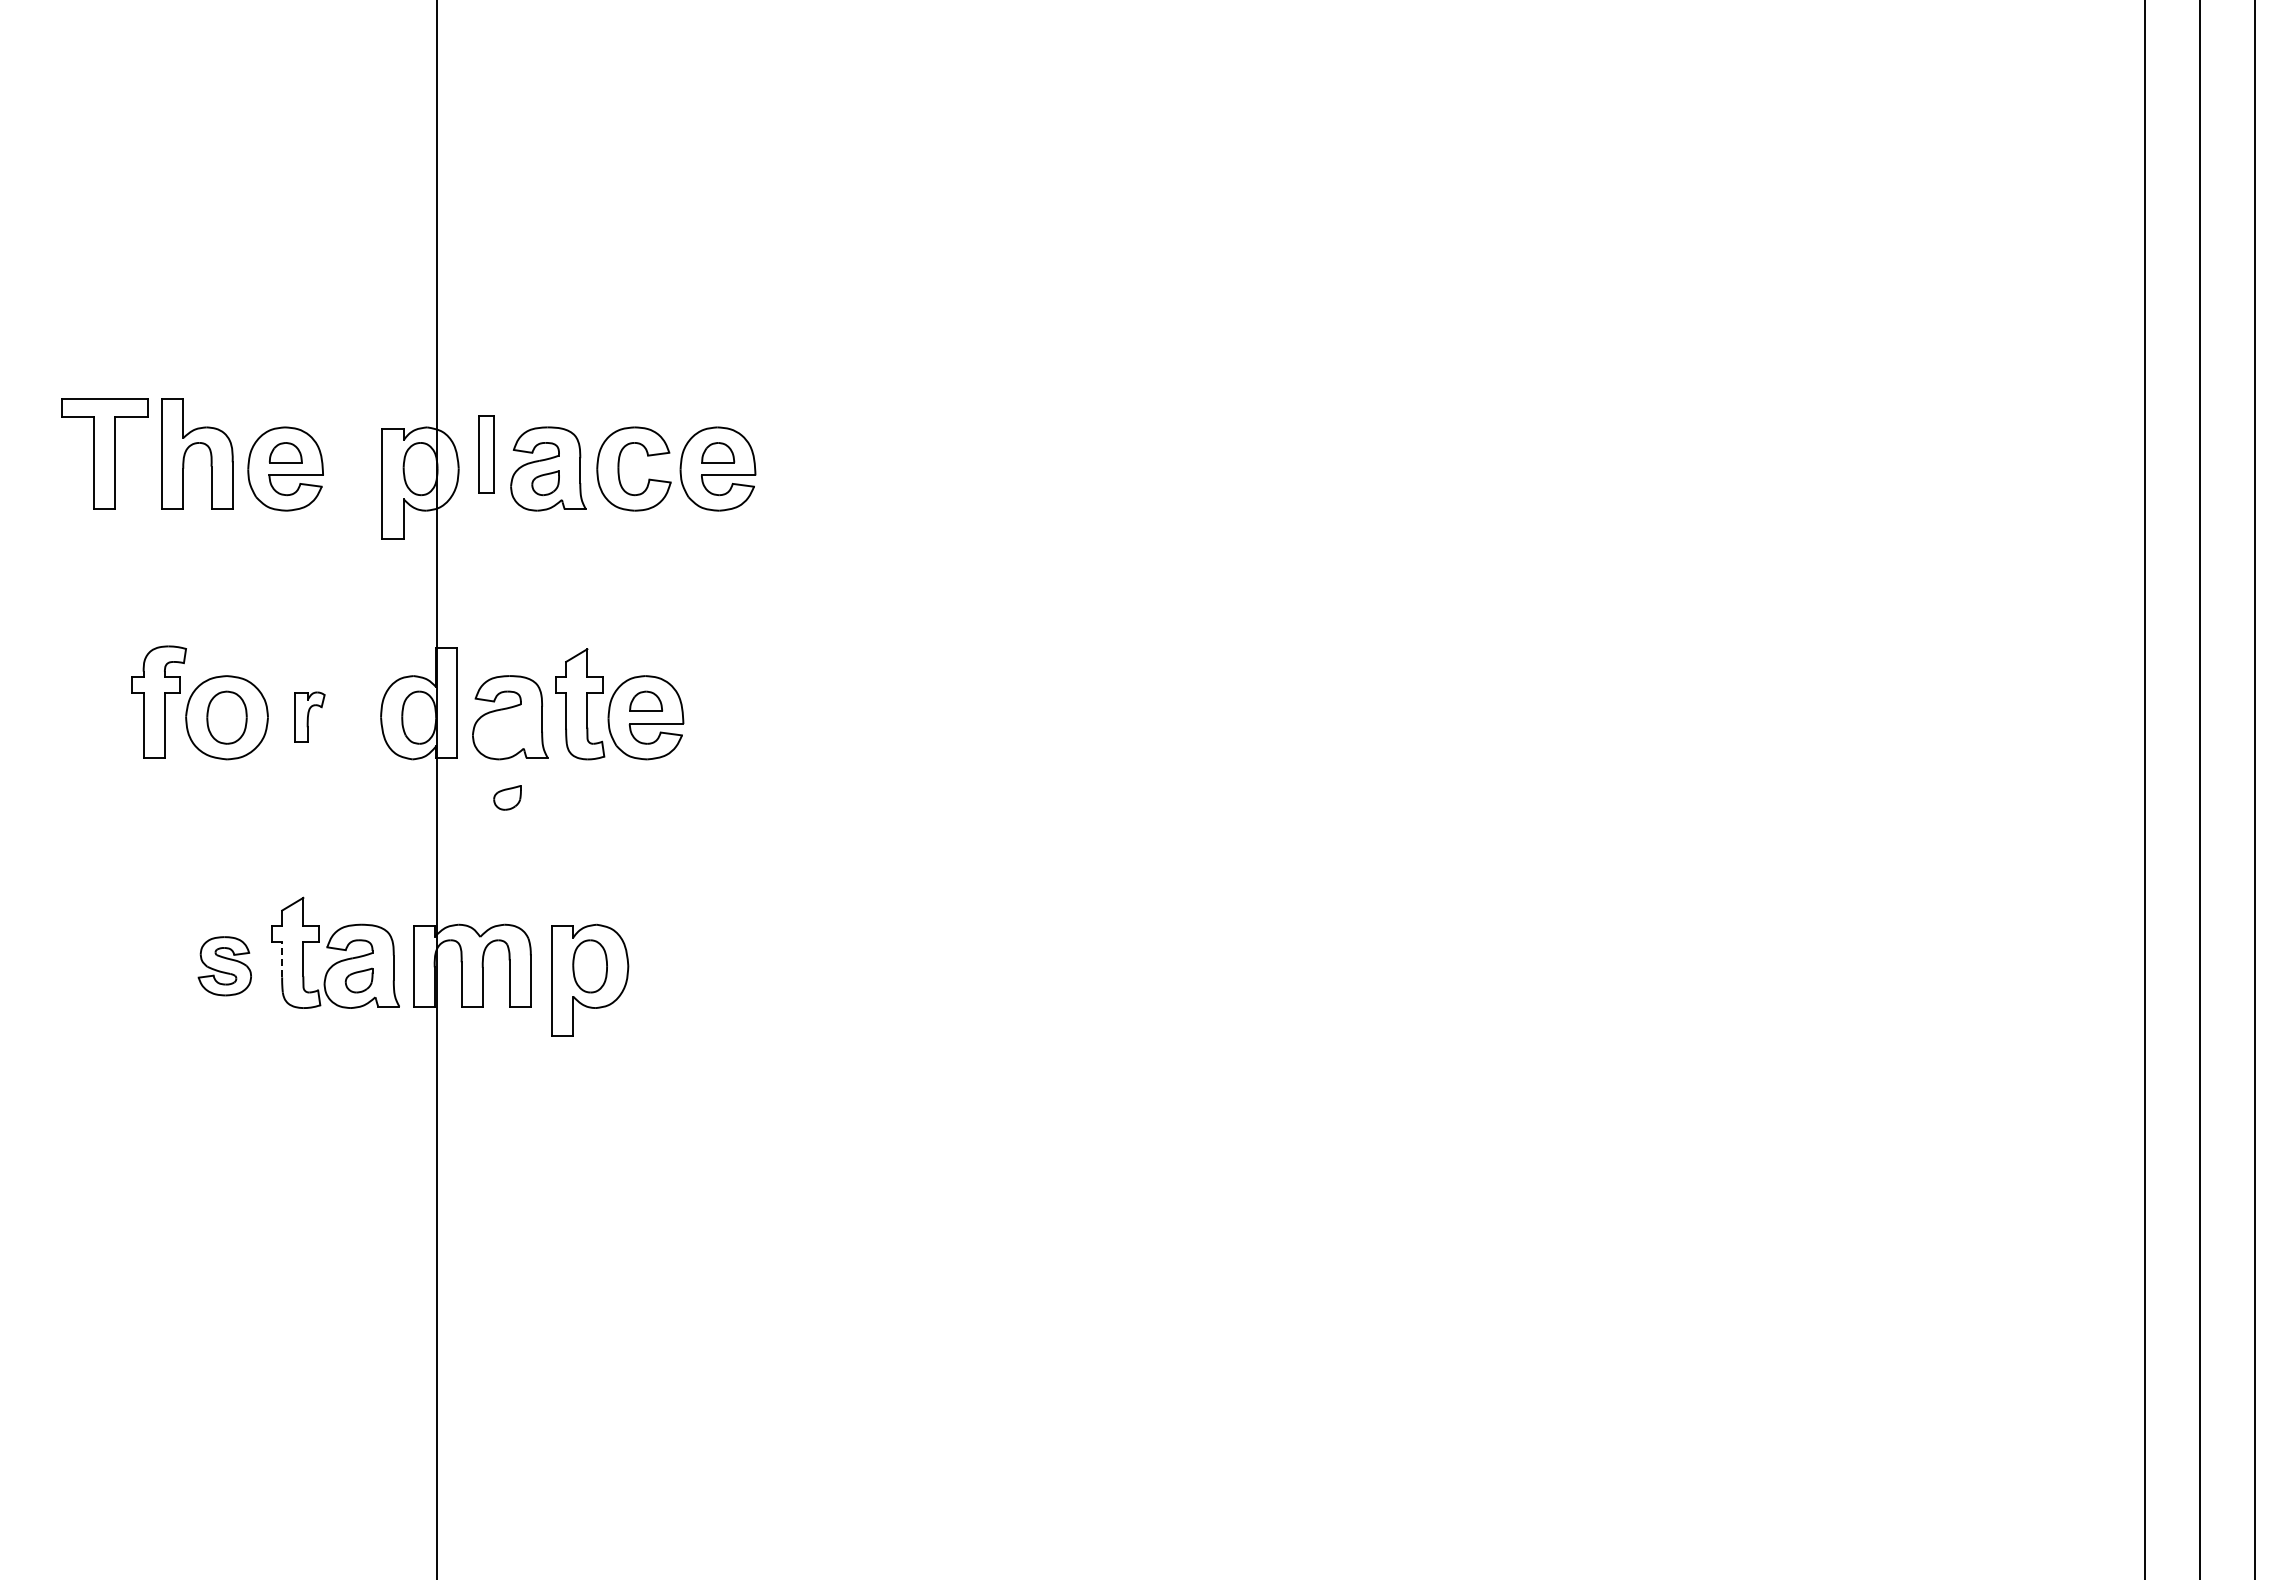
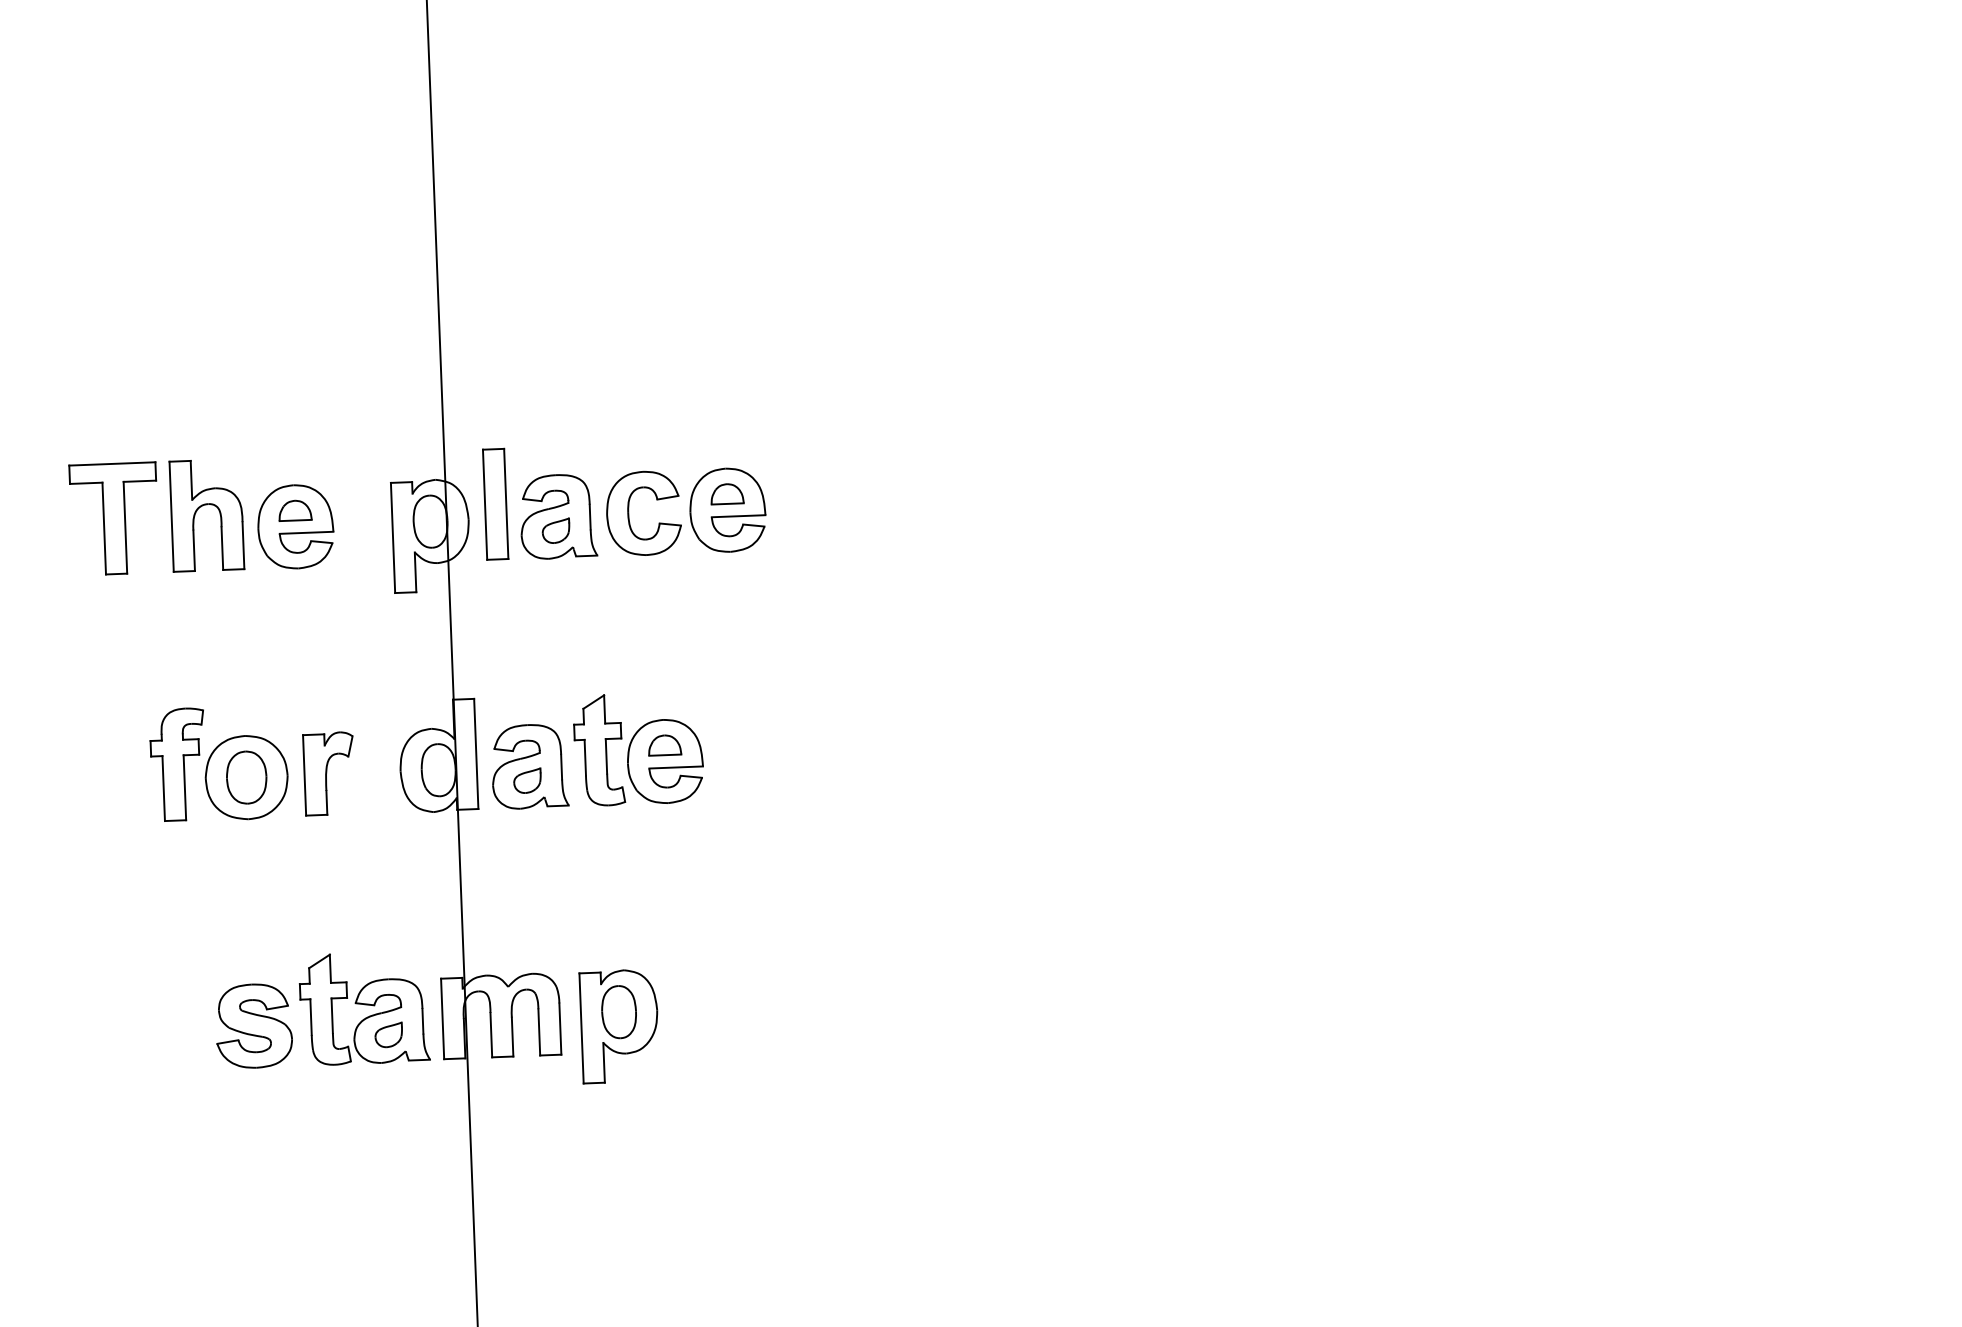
part: (486, 453) -> (495, 503), size x1.43
part: (309, 716) -> (329, 773), size x1.67
part: (507, 797) -> (527, 780), moved
line: (282, 959) -> (311, 1017), dashed -> solid
part: (224, 965) -> (253, 1025), size x1.43

